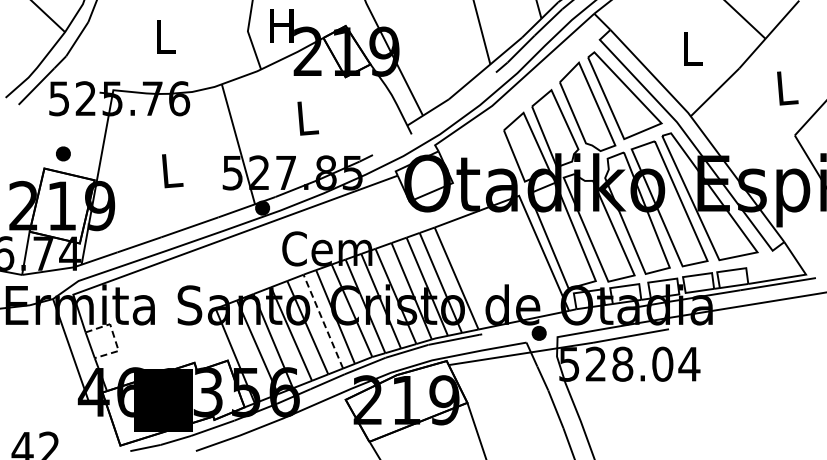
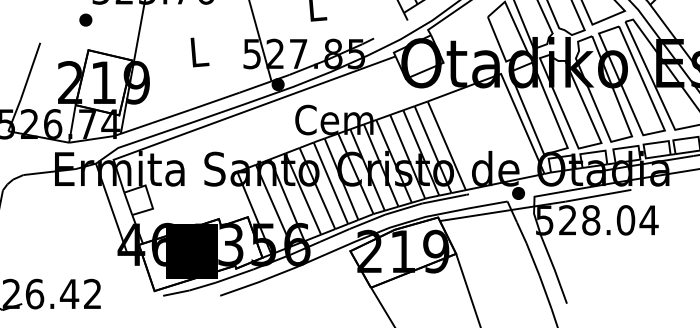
part: (63, 153) -> (85, 19), moved
line: (323, 321) -> (331, 183), dashed -> solid
line: (114, 337) -> (149, 197), dashed -> solid

